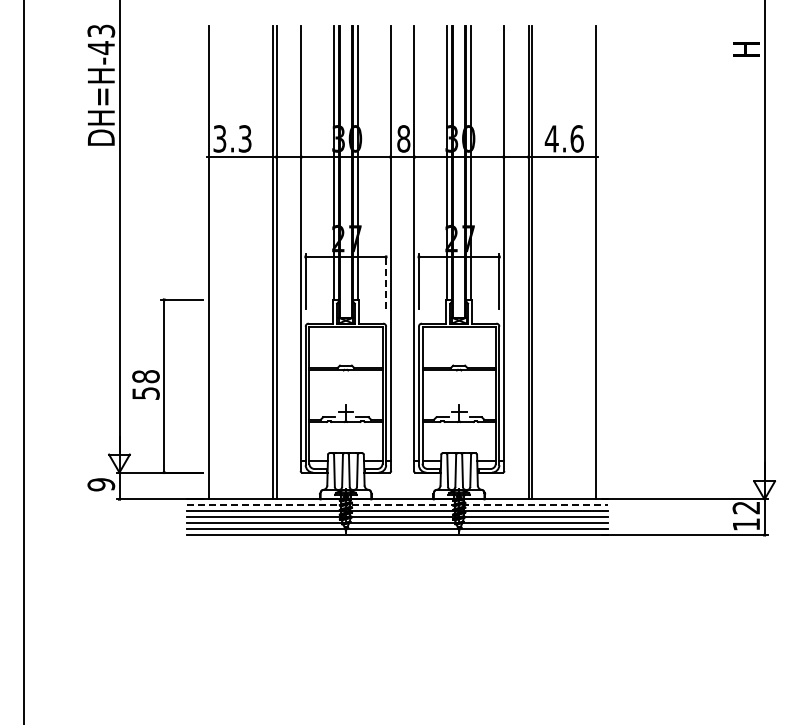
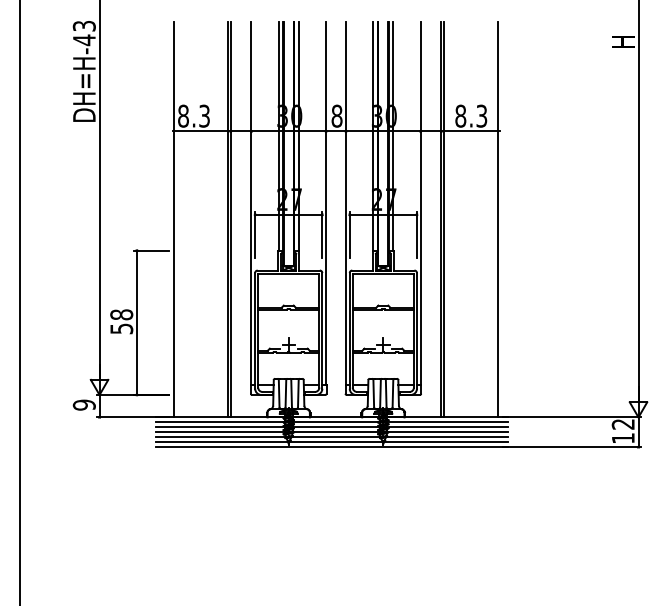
text: (219, 138) -> (183, 115), 3.3 -> 8.3
text: (563, 138) -> (470, 115), 4.6 -> 8.3
line: (386, 280) -> (322, 234), dashed -> solid
line: (397, 505) -> (331, 422), dashed -> solid

